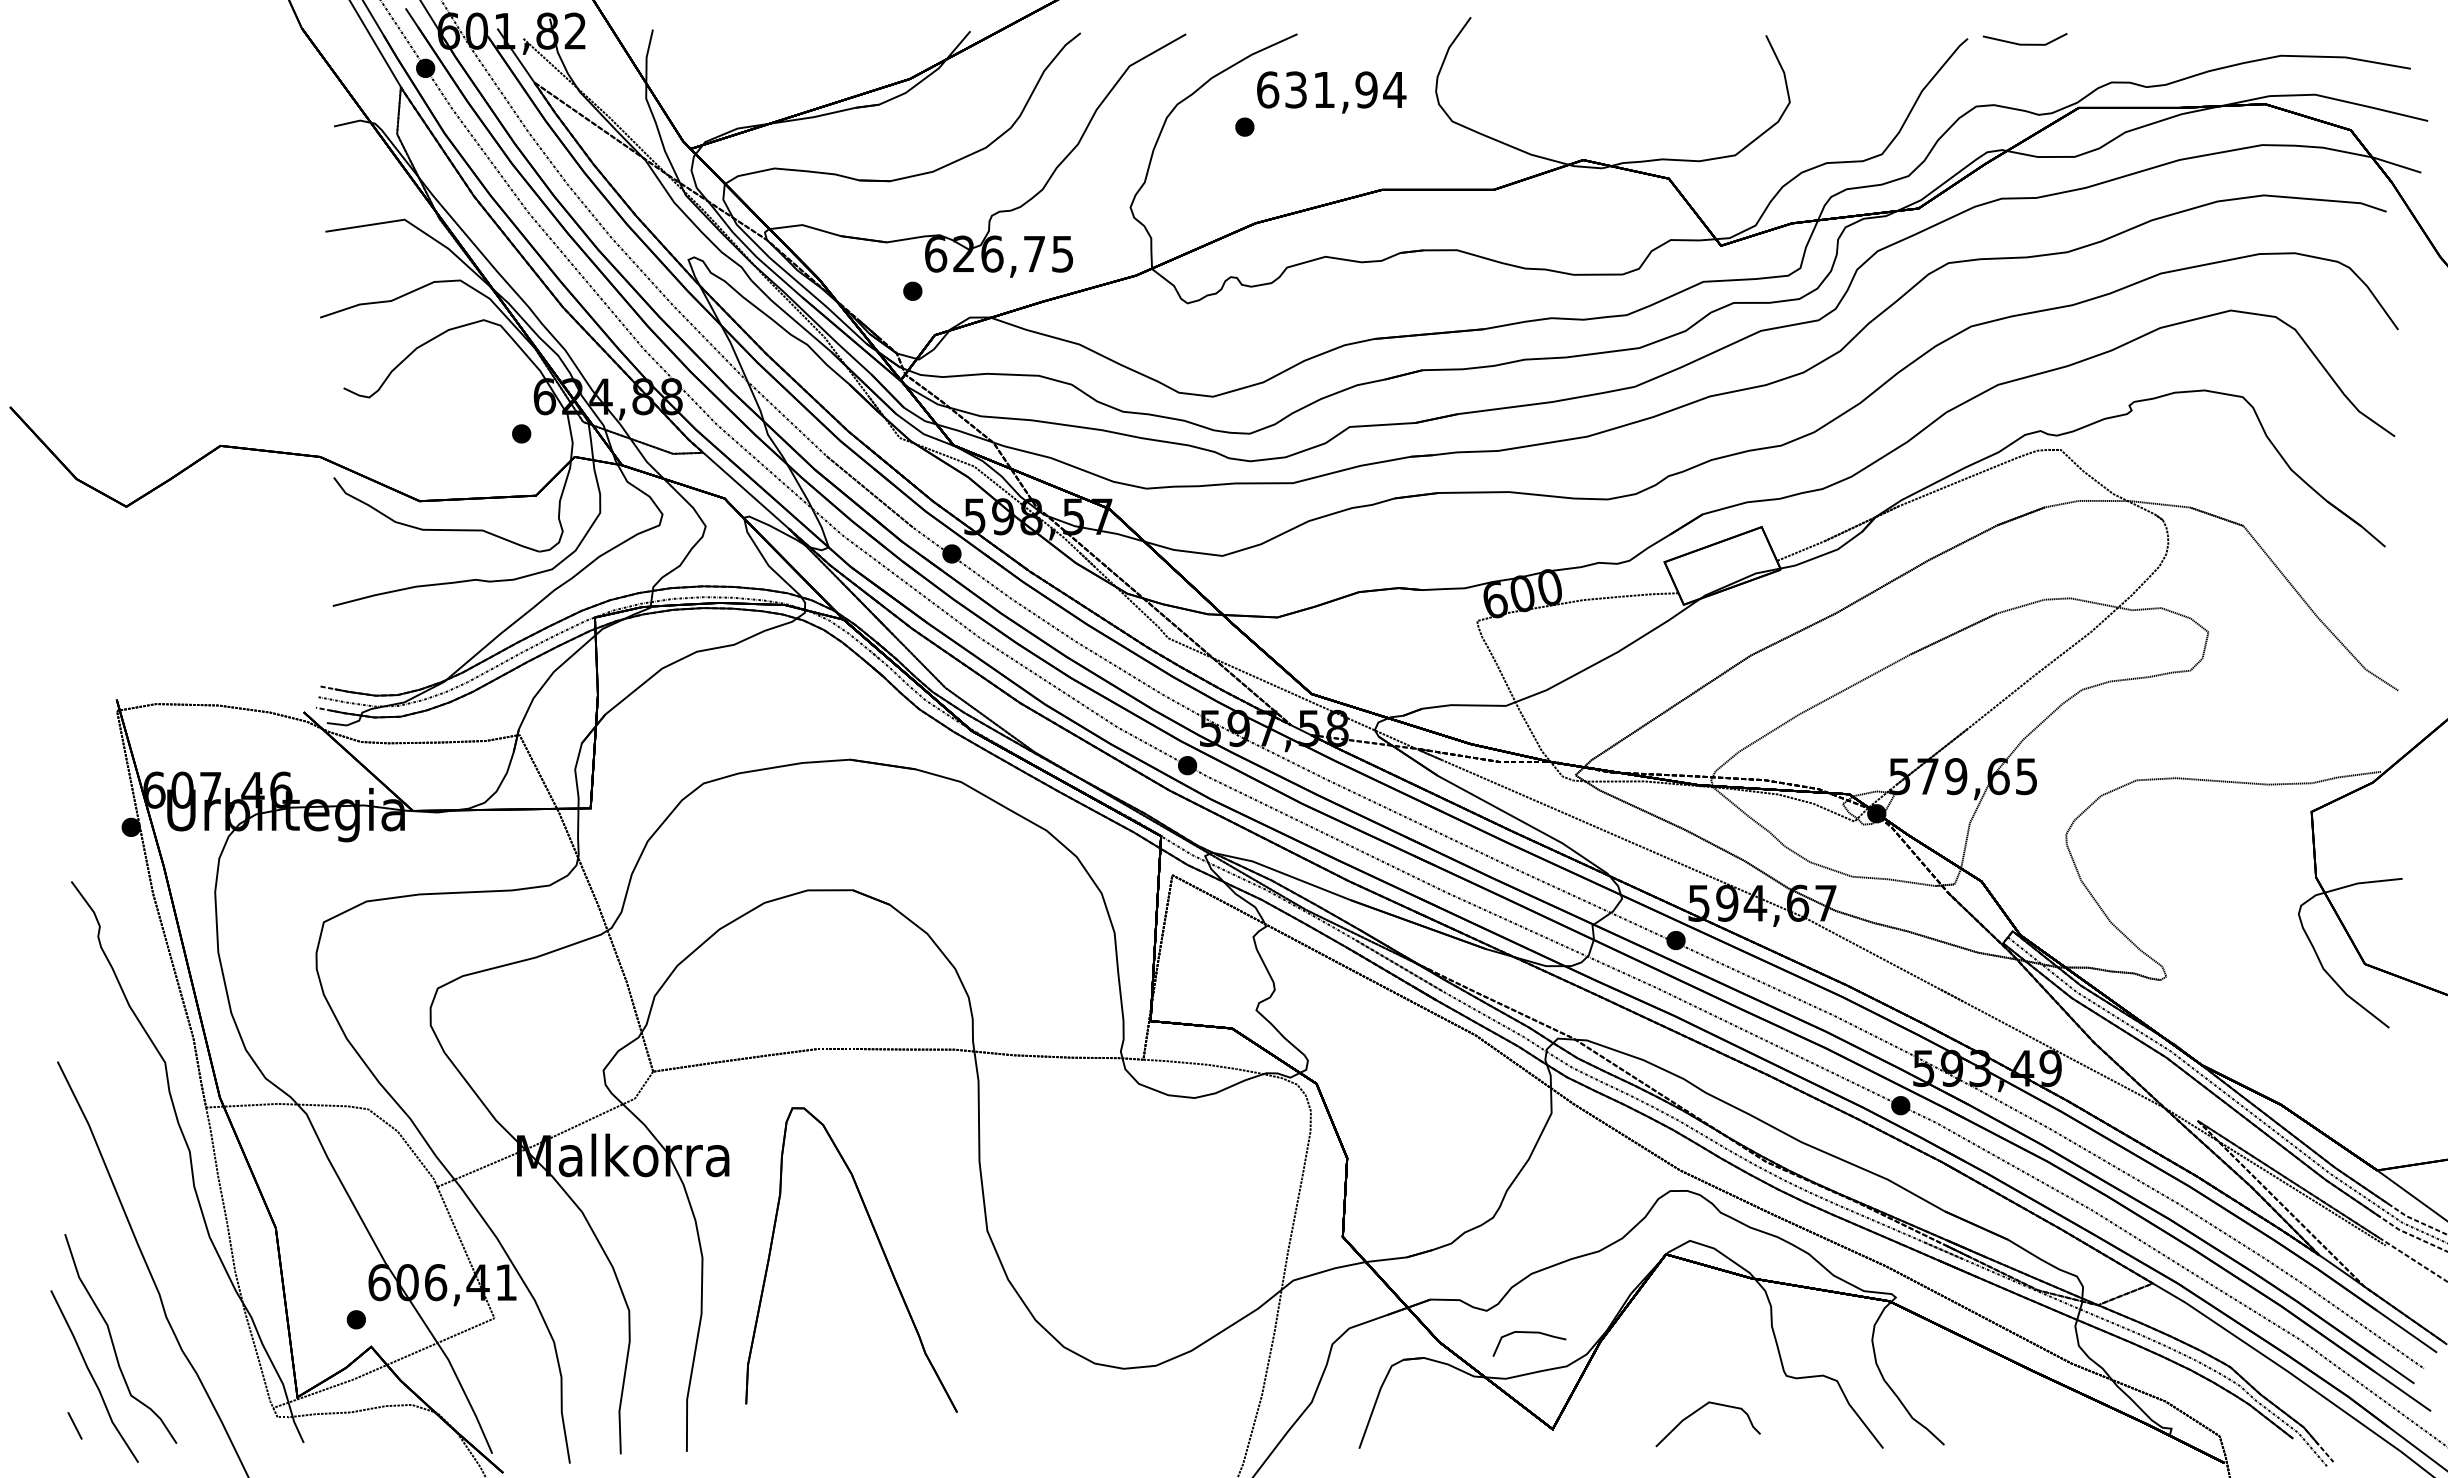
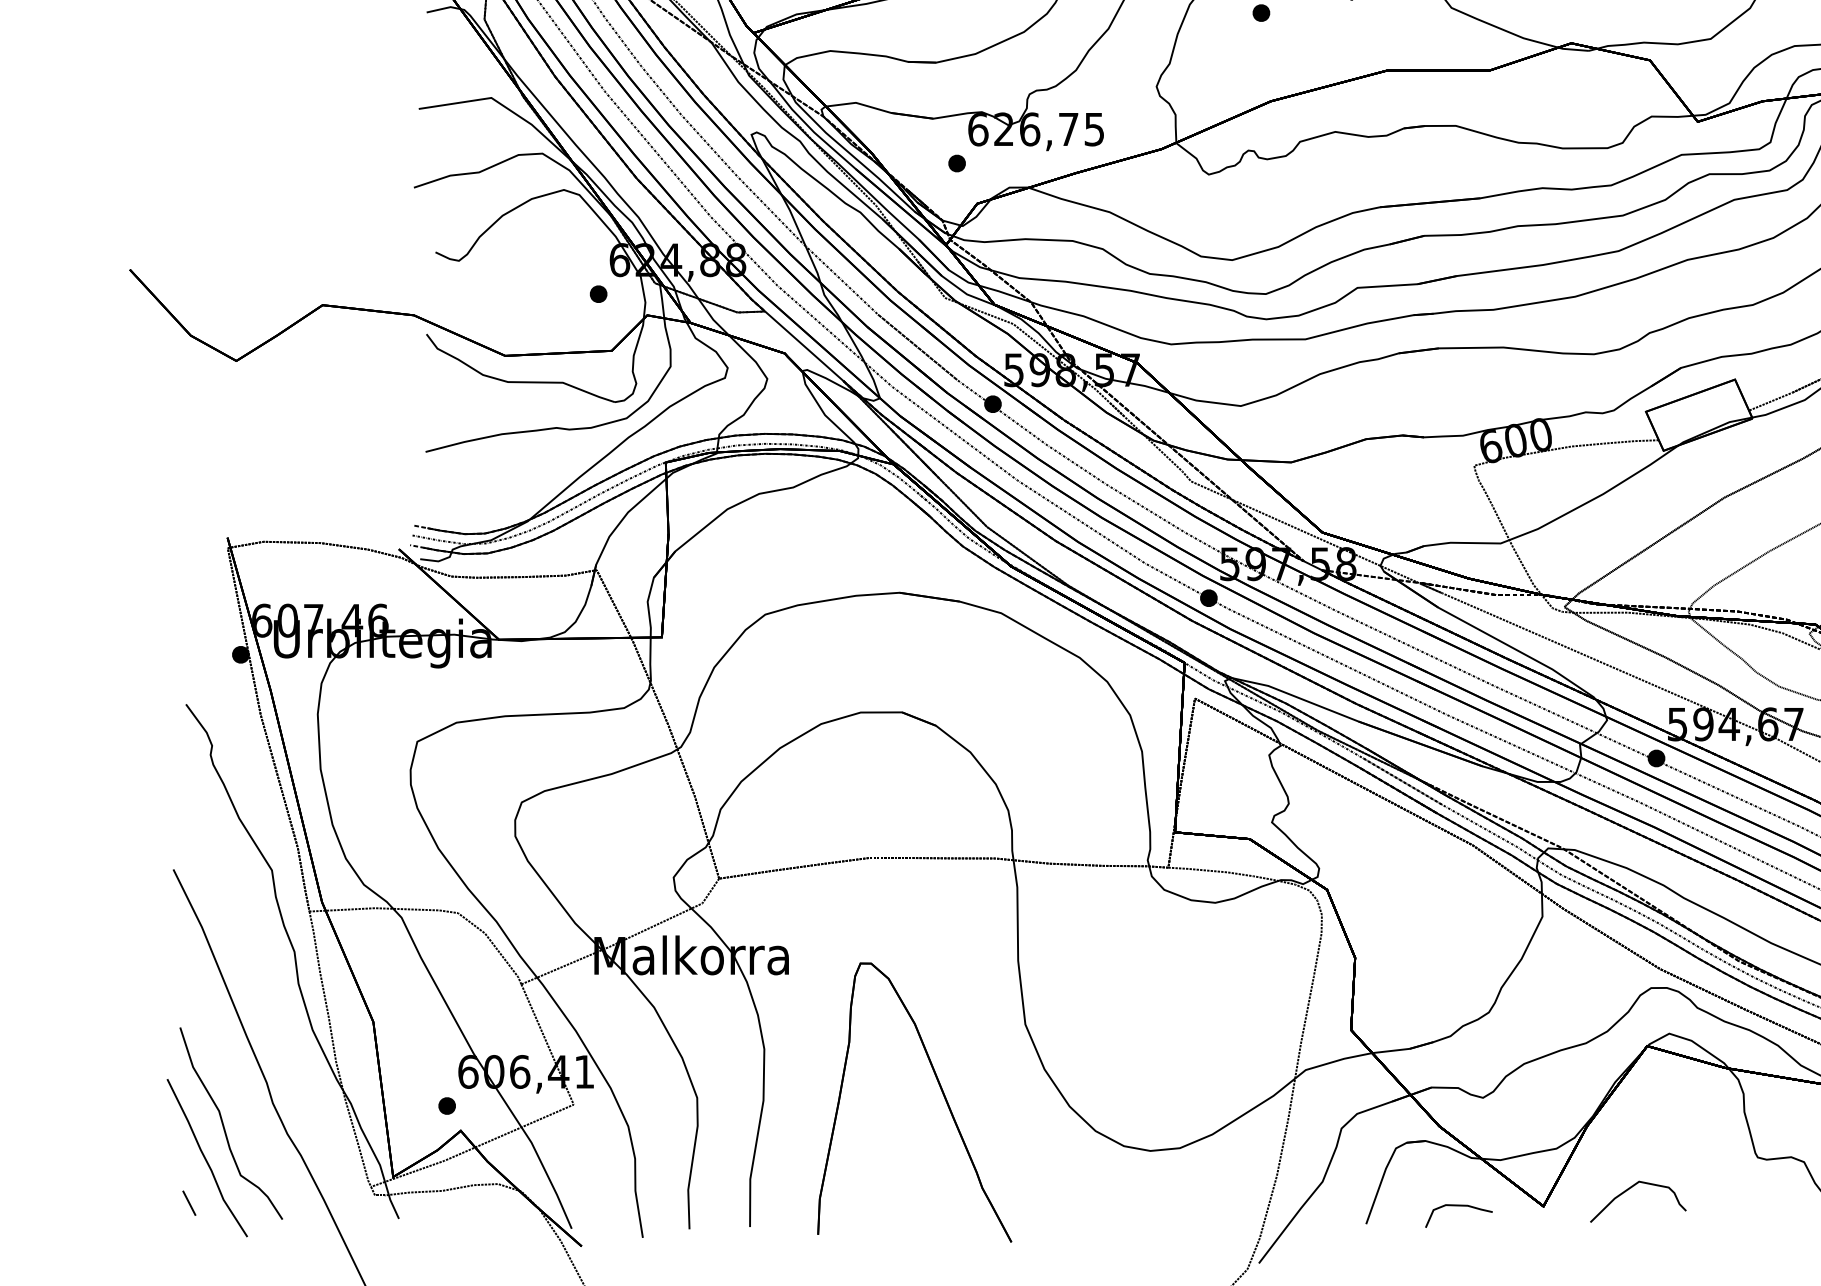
part: (880, 1247) -> (941, 1091), moved
curve: (1529, 1333) -> (1458, 1206), moved
curve: (1699, 1410) -> (1630, 1189), moved

